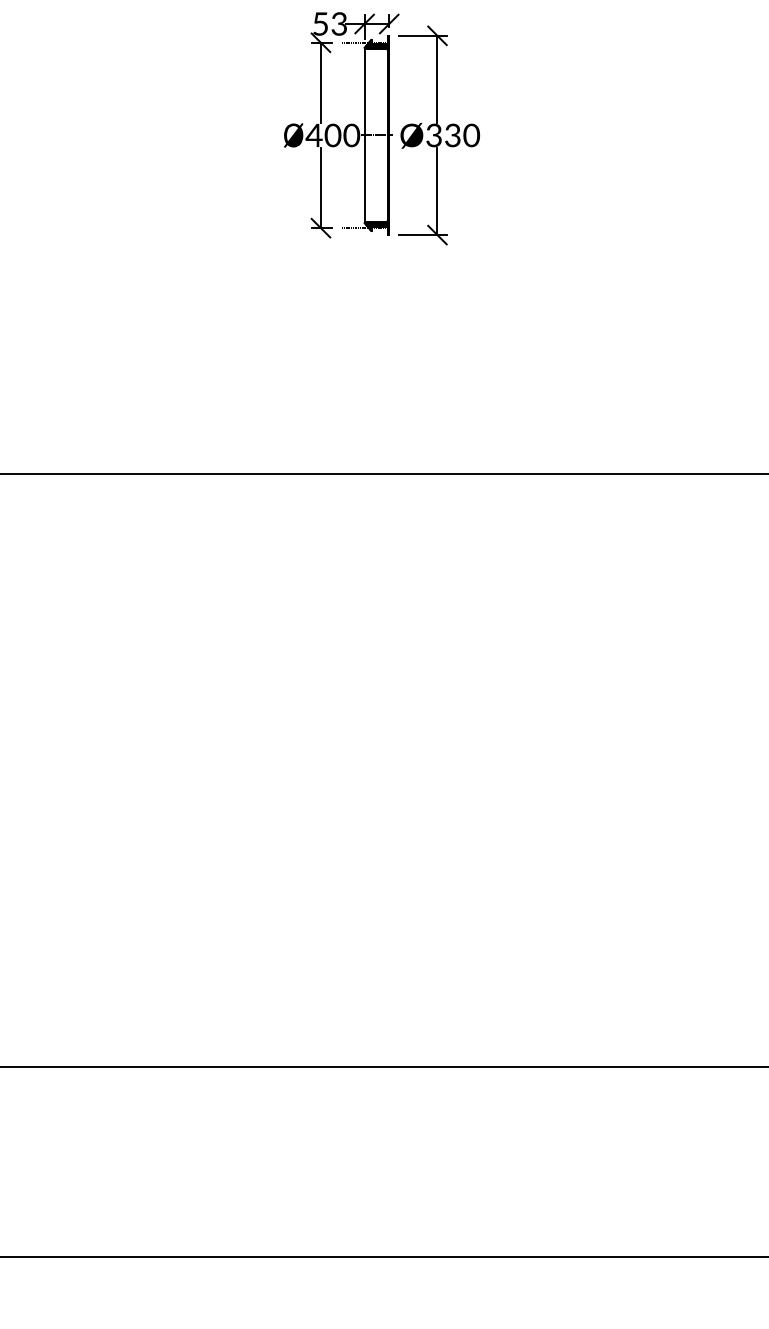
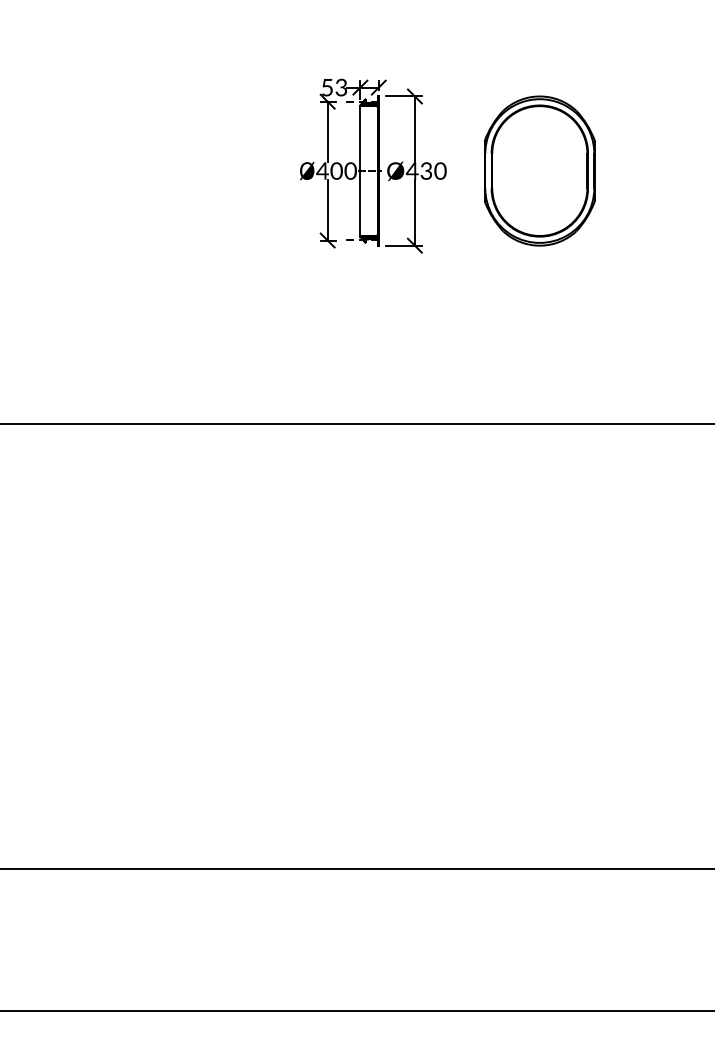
text: (432, 134) -> (411, 170), Ø330 -> Ø430
part: (603, 134) -> (539, 170), added

